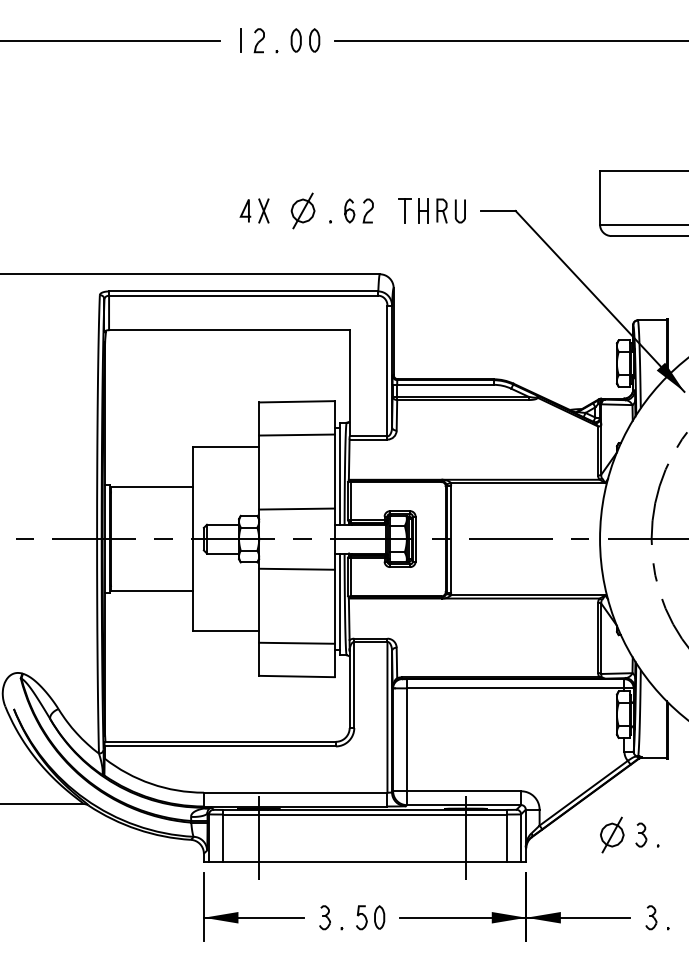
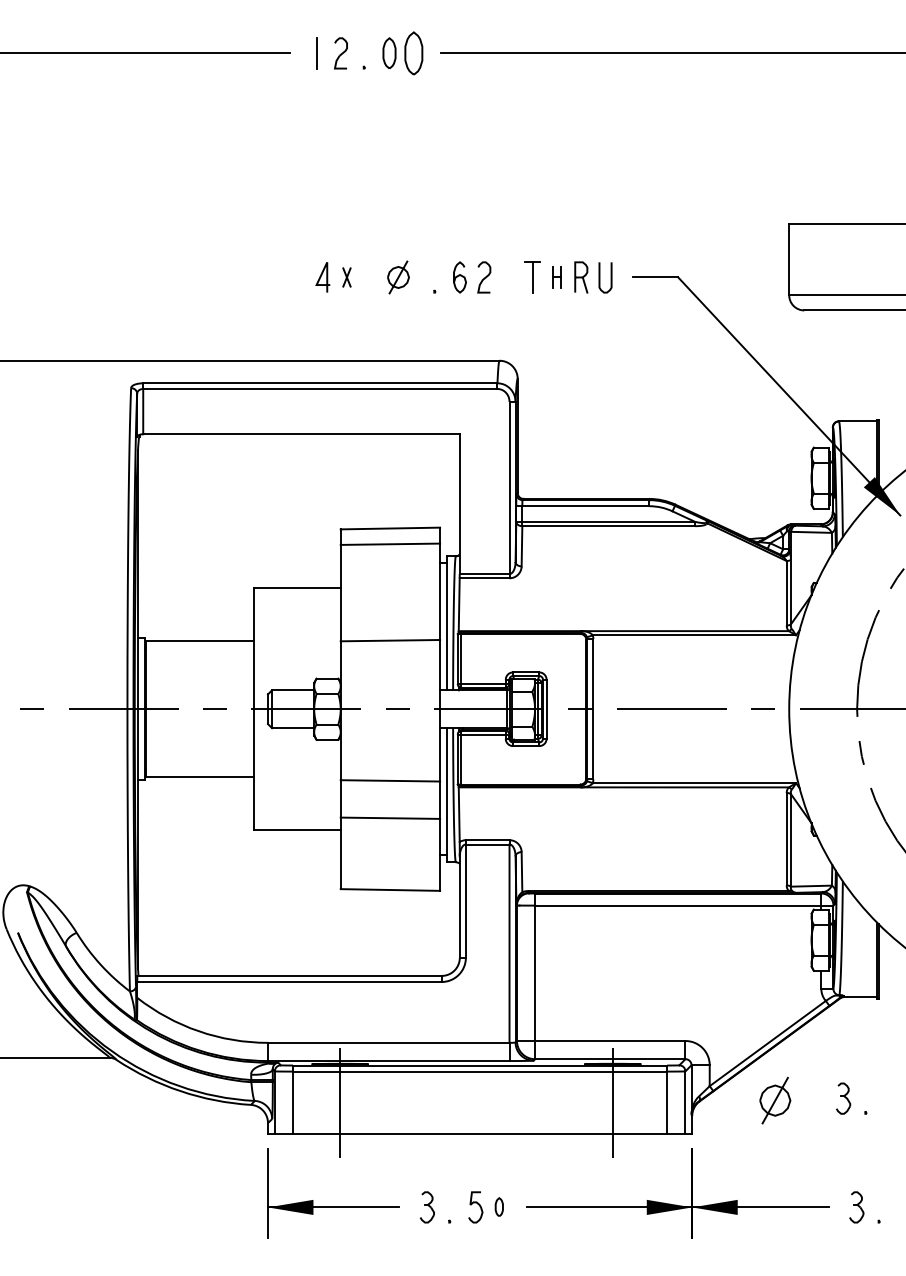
part: (314, 40) -> (413, 52), size x1.4
part: (263, 211) -> (346, 277), size x0.6
part: (303, 211) -> (398, 277), size x0.7
part: (423, 211) -> (556, 277), size x0.7
line: (297, 434) -> (390, 543), moved
line: (297, 508) -> (390, 640), moved
line: (297, 568) -> (390, 780), moved
line: (297, 642) -> (390, 817), moved
part: (612, 834) -> (775, 1100), moved
part: (379, 917) -> (499, 1206), size x0.6

